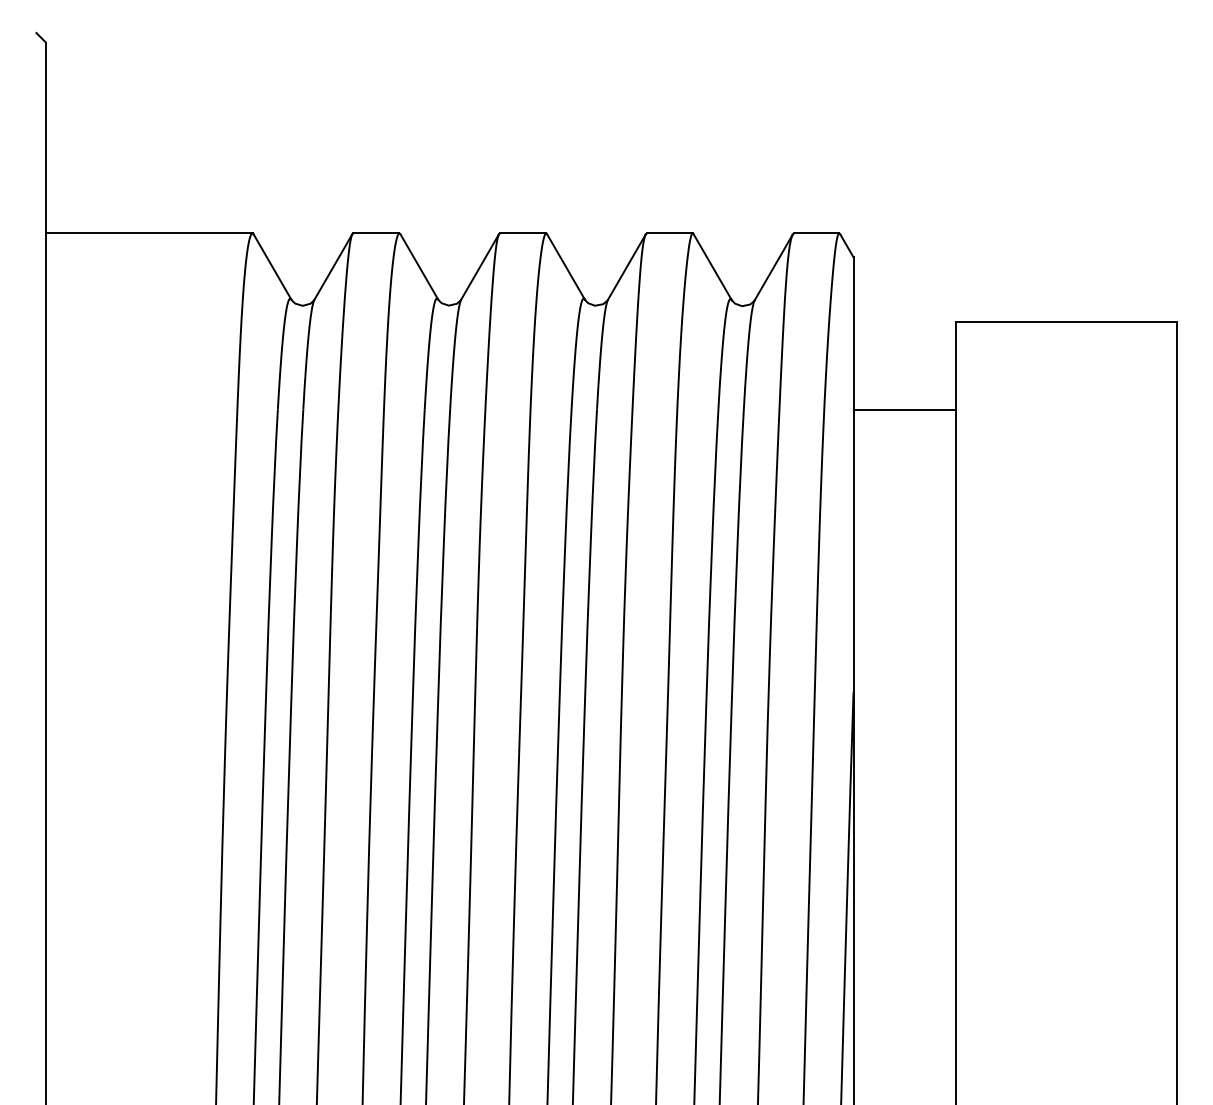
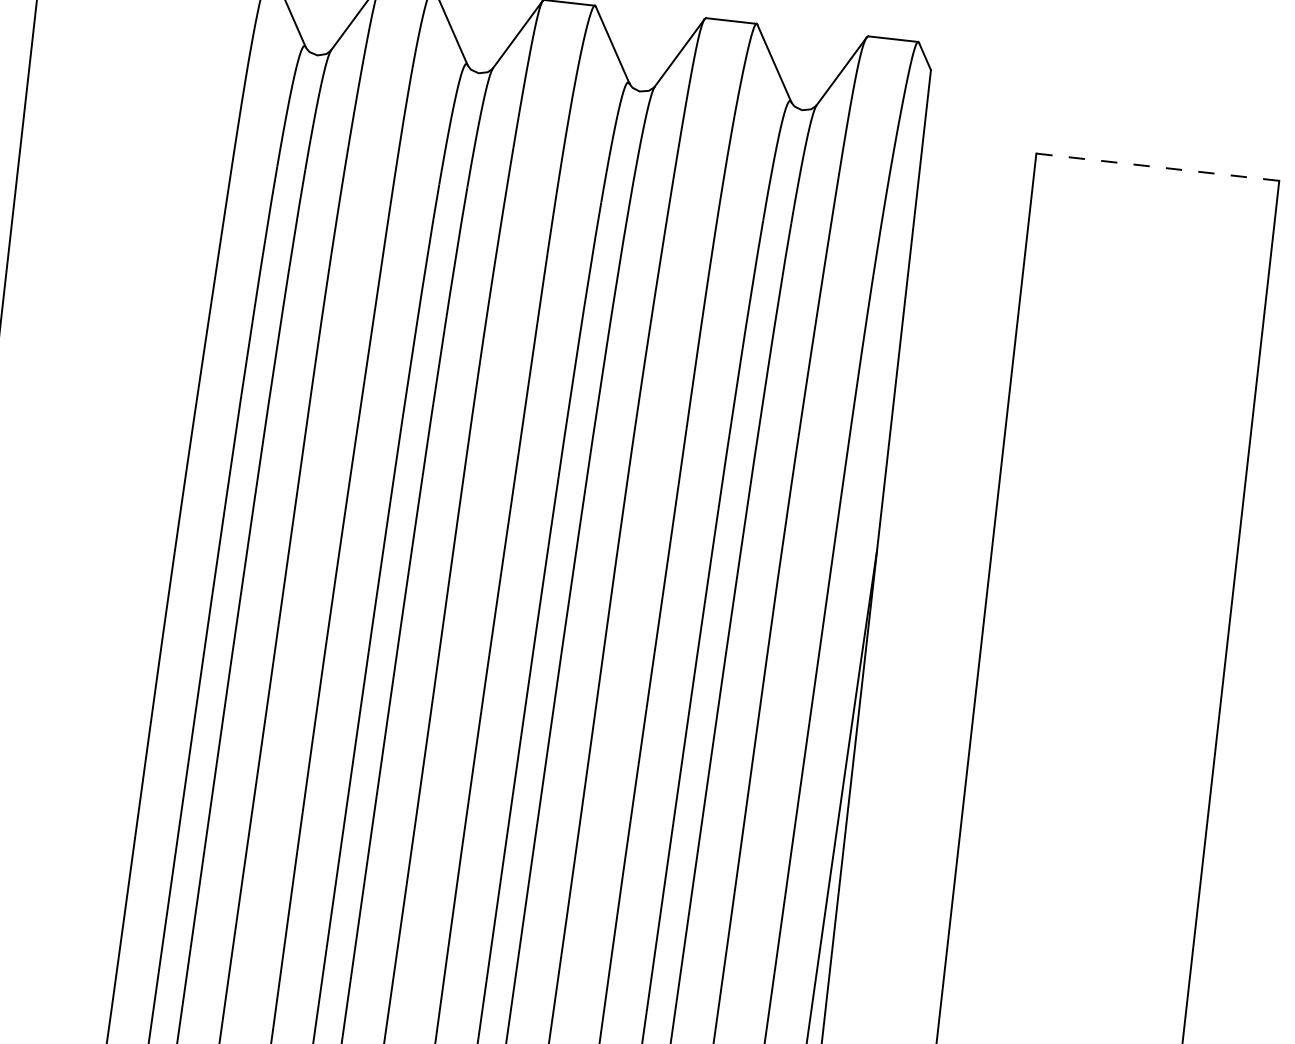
line: (1065, 321) -> (1156, 167), solid -> dashed
line: (904, 409) -> (968, 244), removed

